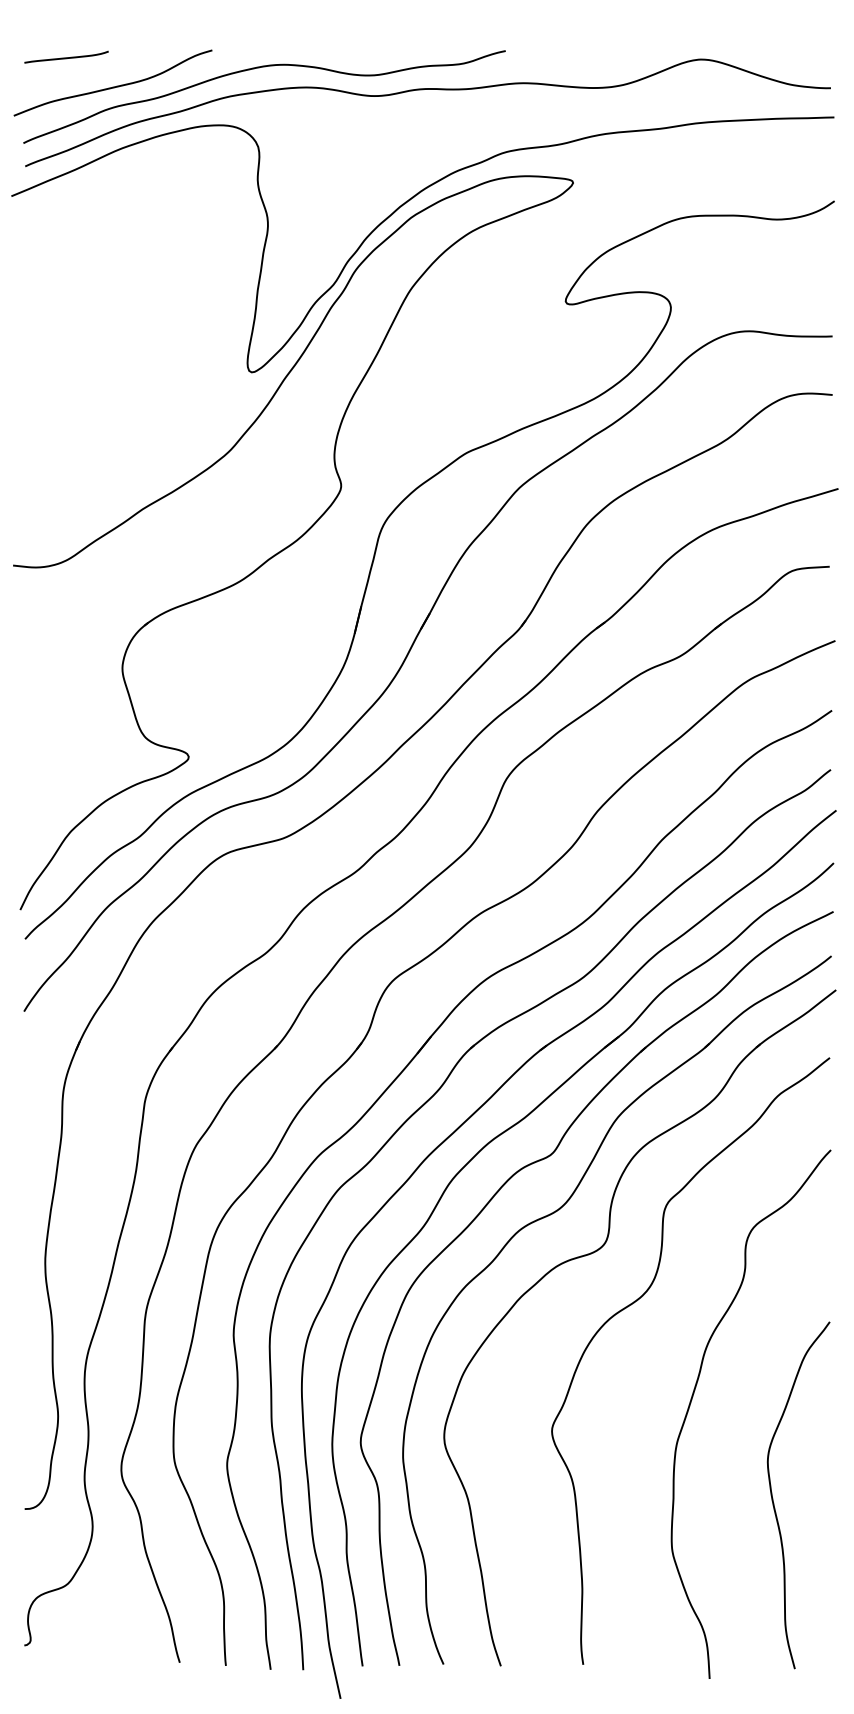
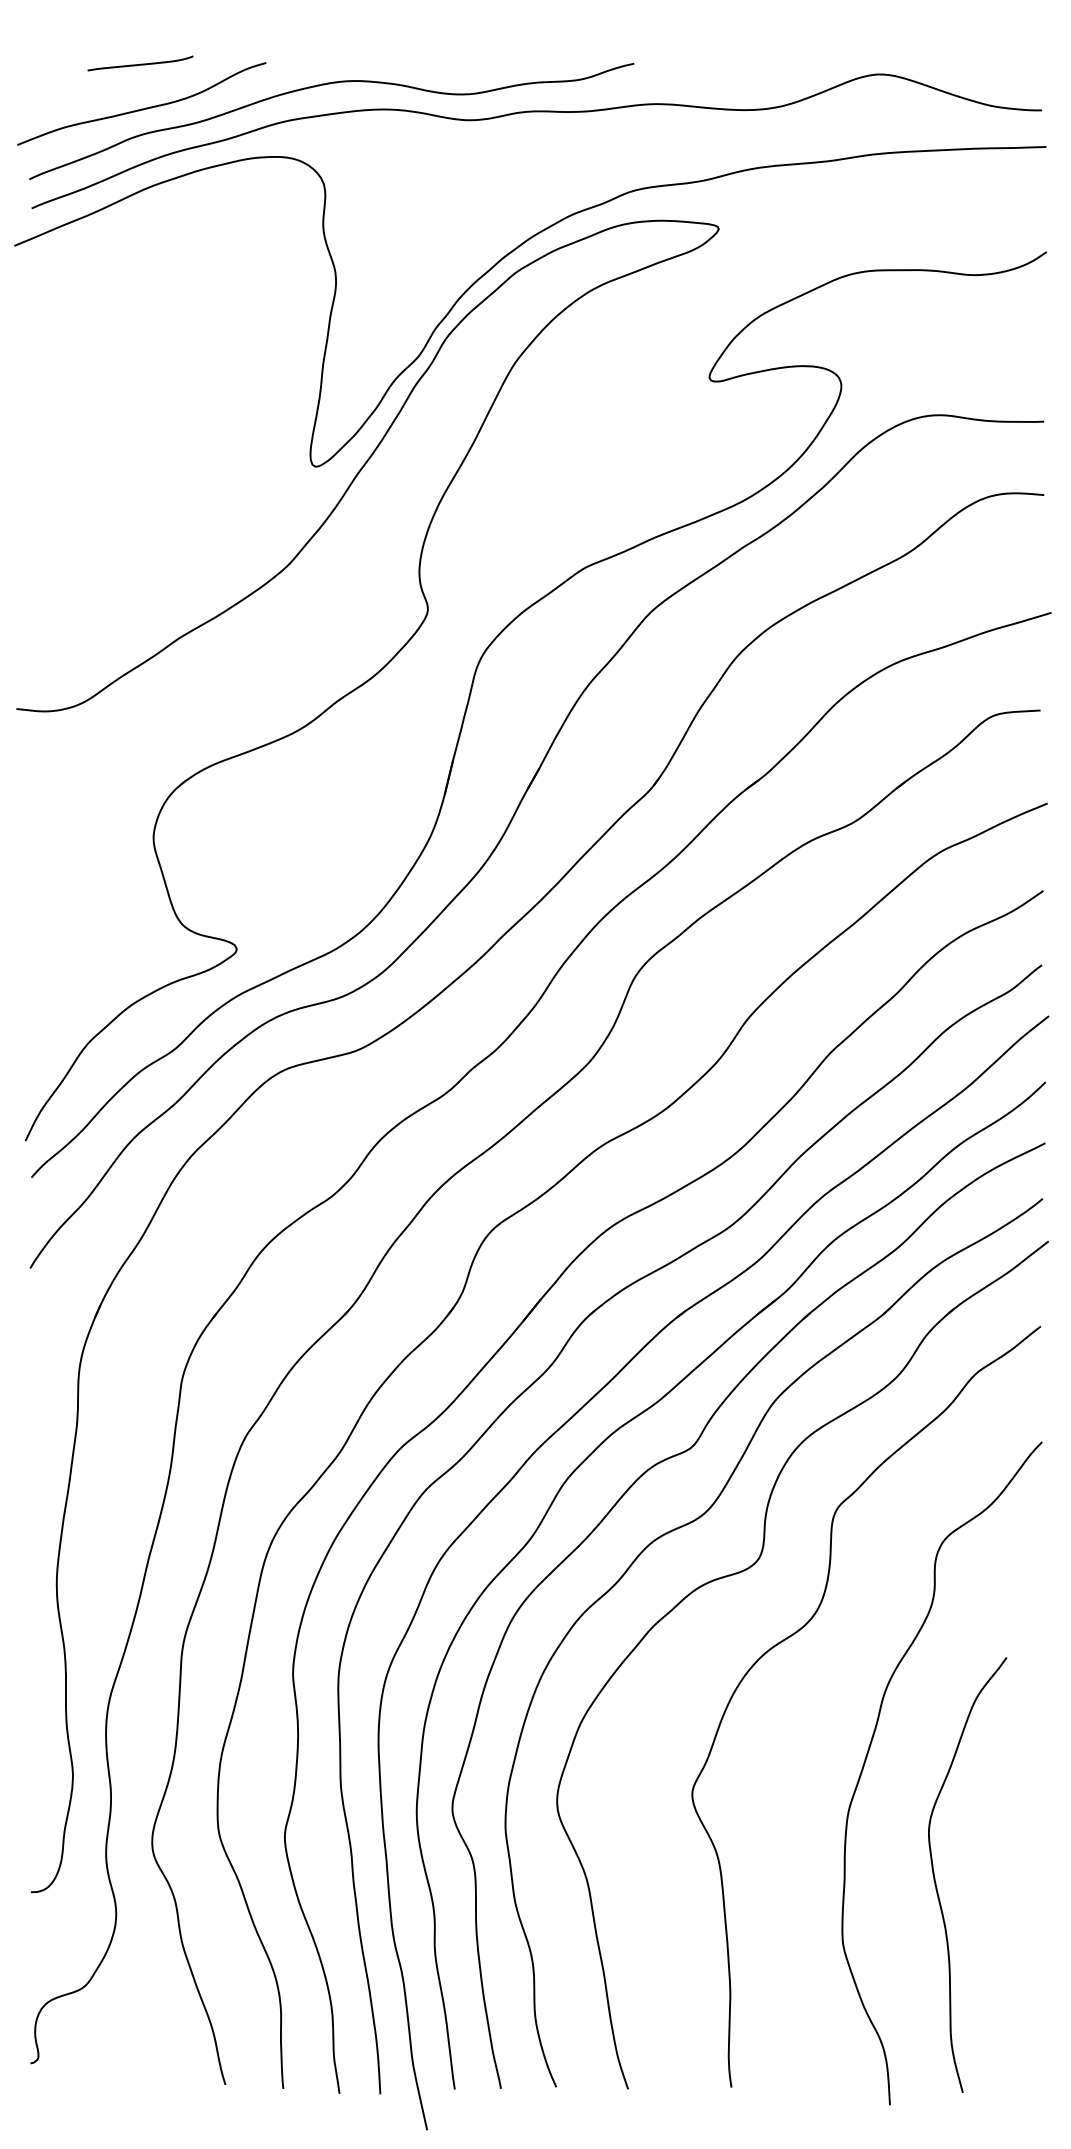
curve: (66, 57) -> (140, 63), moved
curve: (773, 1501) -> (936, 1882), moved

